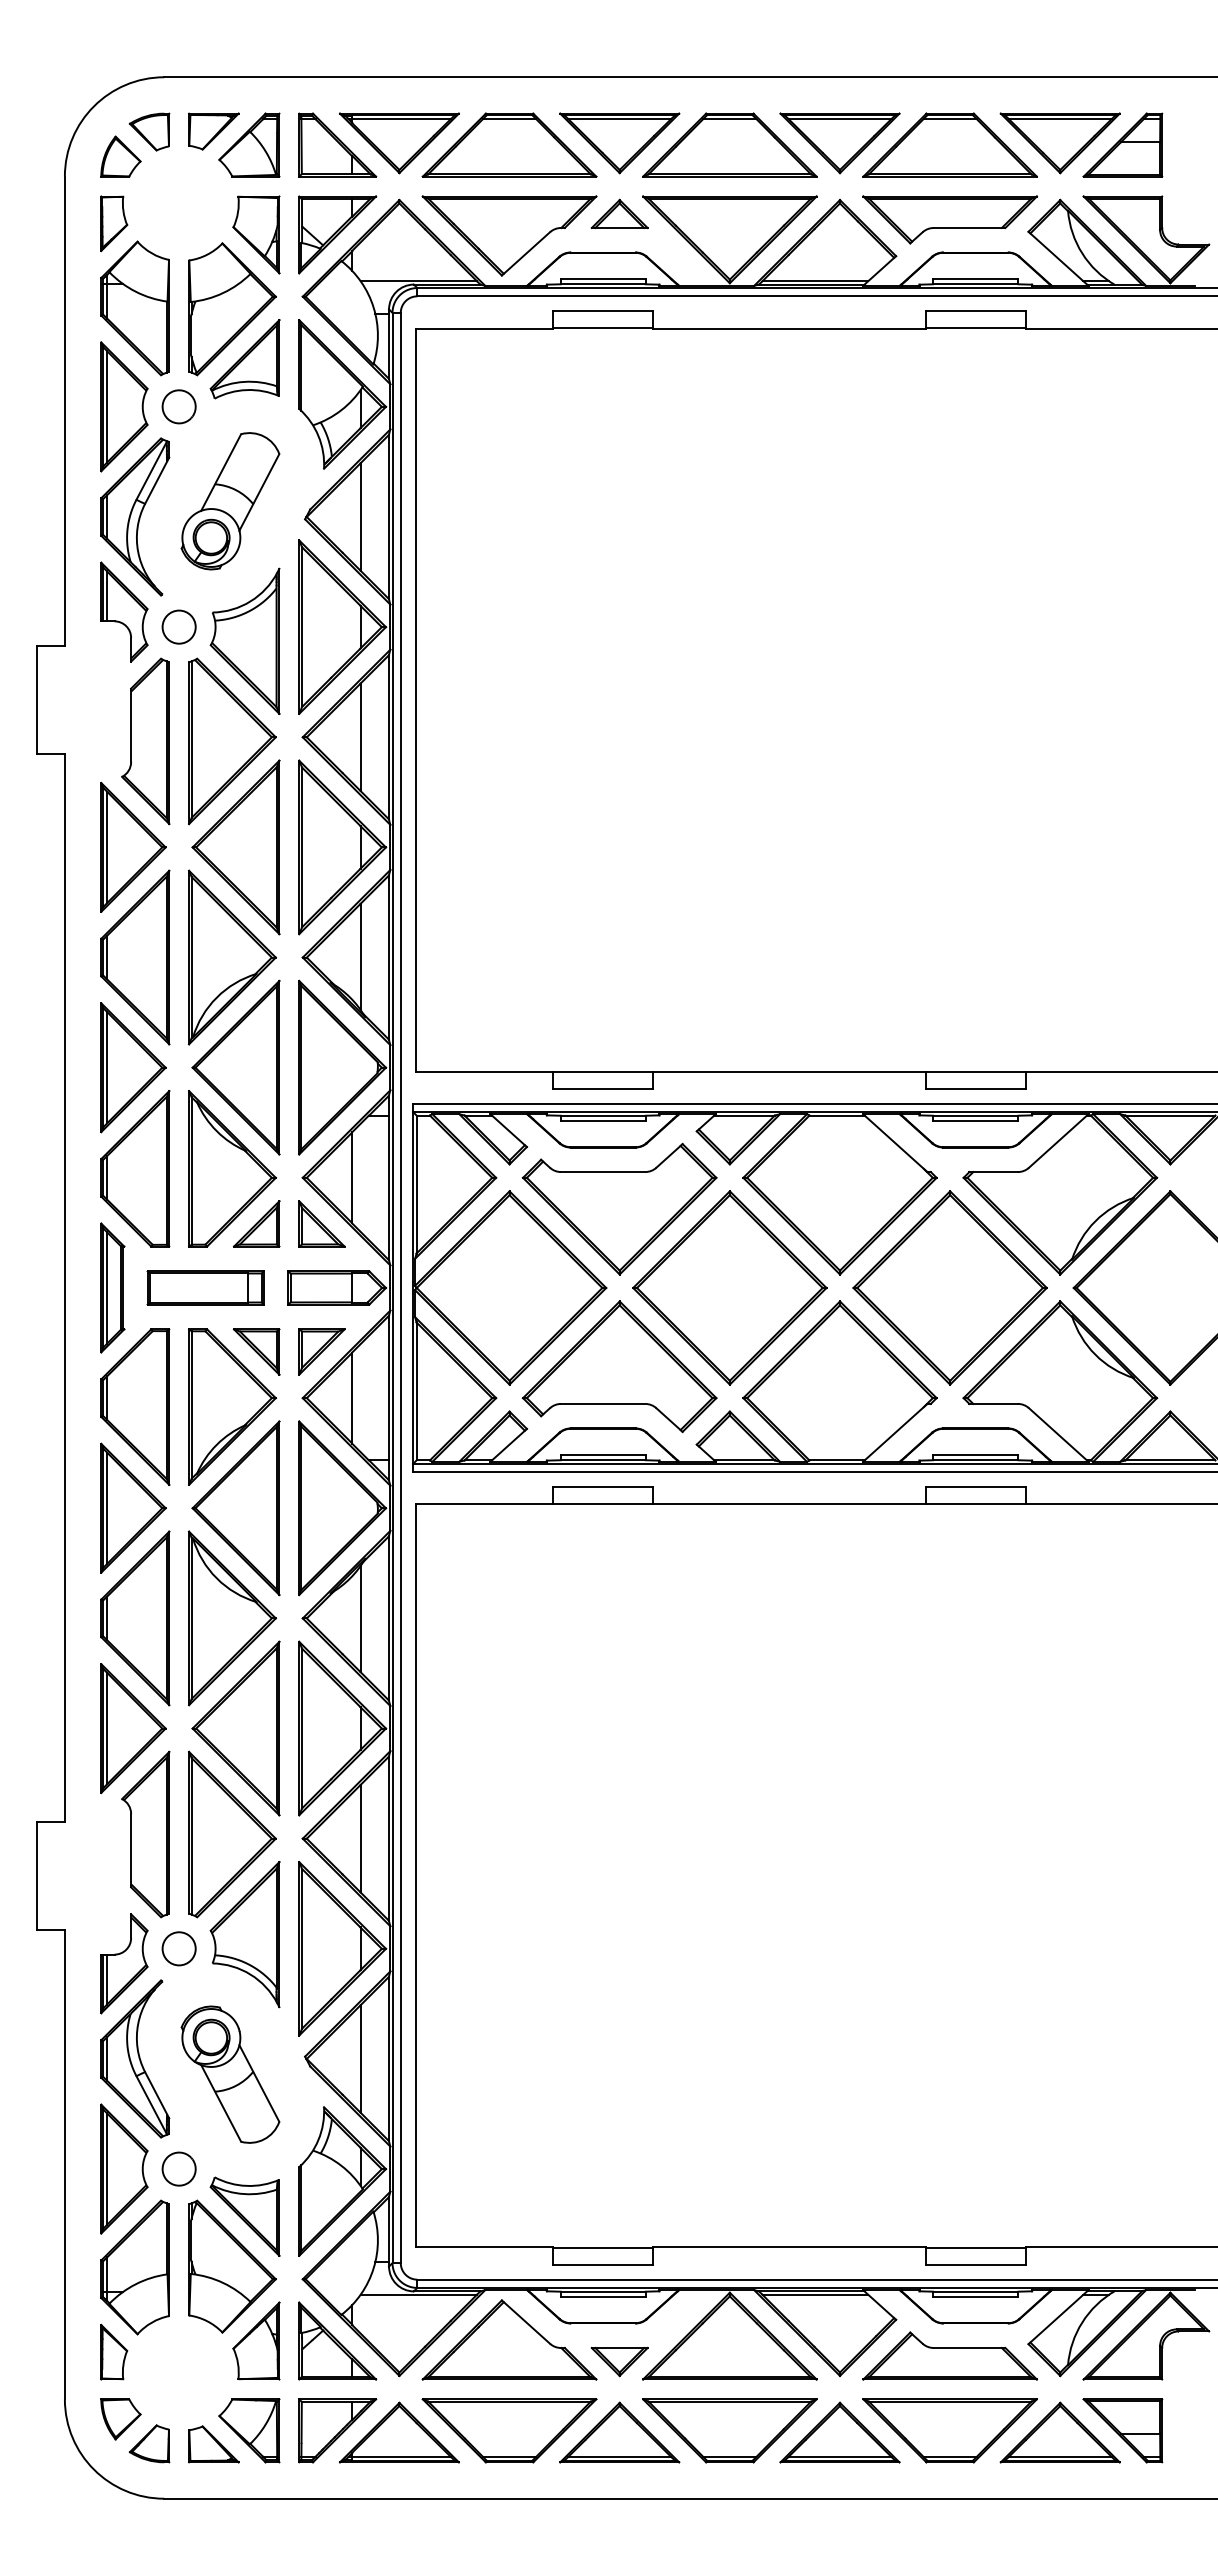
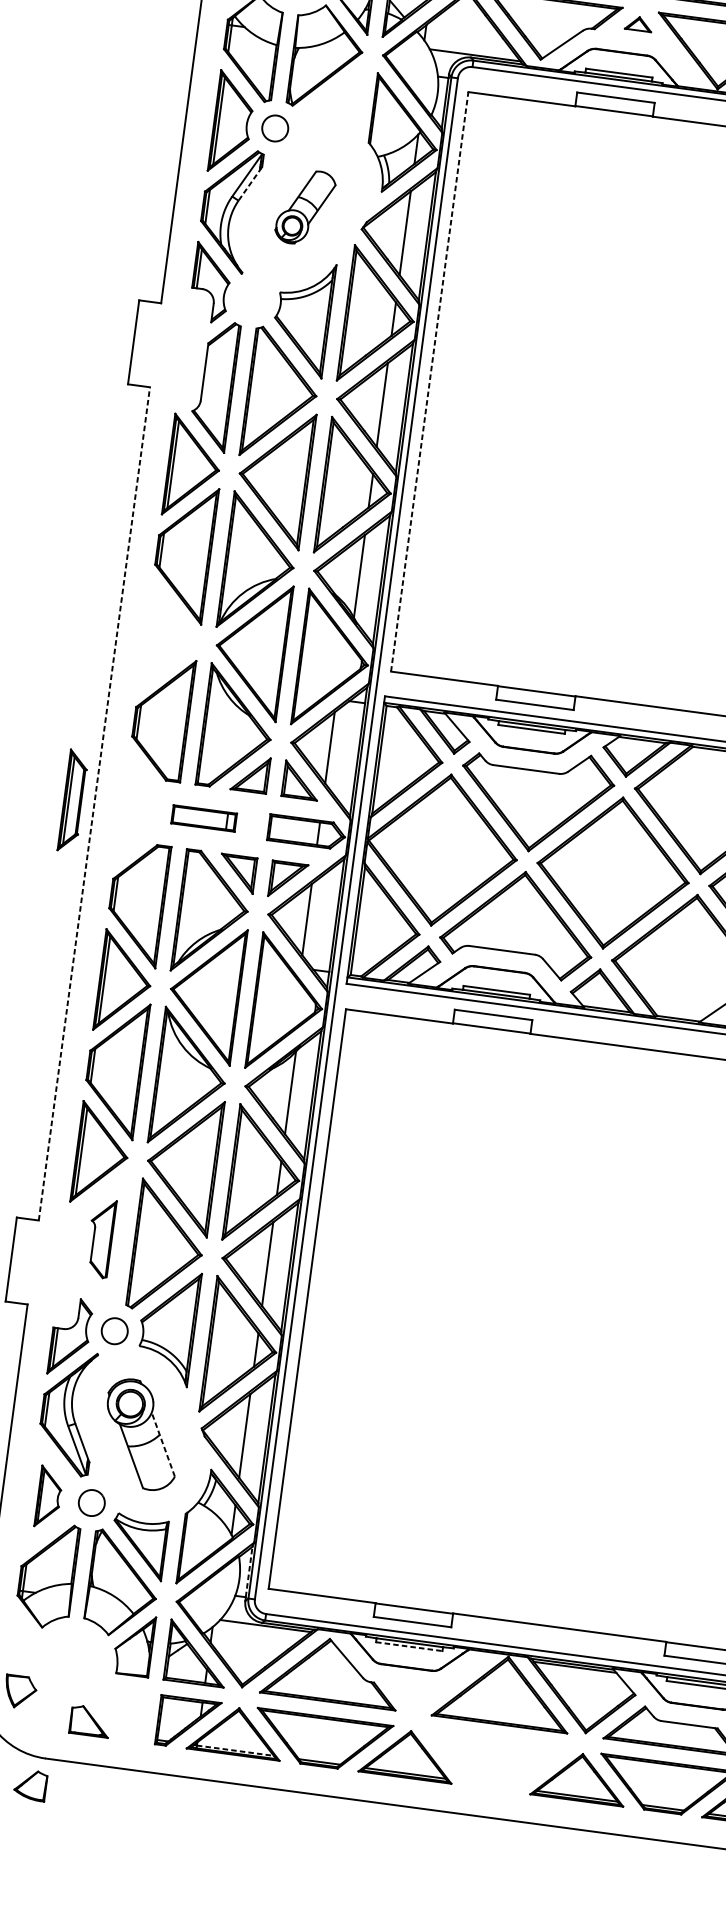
part: (619, 213) -> (638, 23), size x0.6
part: (244, 359) -> (331, 98), removed
line: (157, 480) -> (250, 183), solid -> dashed
part: (230, 501) -> (305, 207), size x0.7
circle: (178, 626) -> (251, 299), removed
line: (416, 699) -> (429, 381), solid -> dashed
part: (133, 1067) -> (170, 639), removed
line: (64, 1287) -> (94, 803), solid -> dashed
part: (112, 1287) -> (73, 800), moved
part: (205, 1287) -> (204, 818), size x0.7
part: (145, 1834) -> (100, 1238), size x0.6
line: (259, 2083) -> (163, 1444), solid -> dashed
part: (124, 2168) -> (49, 1496), size x0.6
line: (388, 2229) -> (248, 1571), solid -> dashed
line: (603, 2296) -> (409, 1646), solid -> dashed
part: (114, 2351) -> (22, 1638), removed
part: (619, 2361) -> (415, 1698), removed
part: (249, 2430) -> (119, 1714), removed
part: (729, 2430) -> (493, 1764), removed
part: (149, 2443) -> (30, 1784), moved
line: (402, 2456) -> (236, 1750), solid -> dashed

